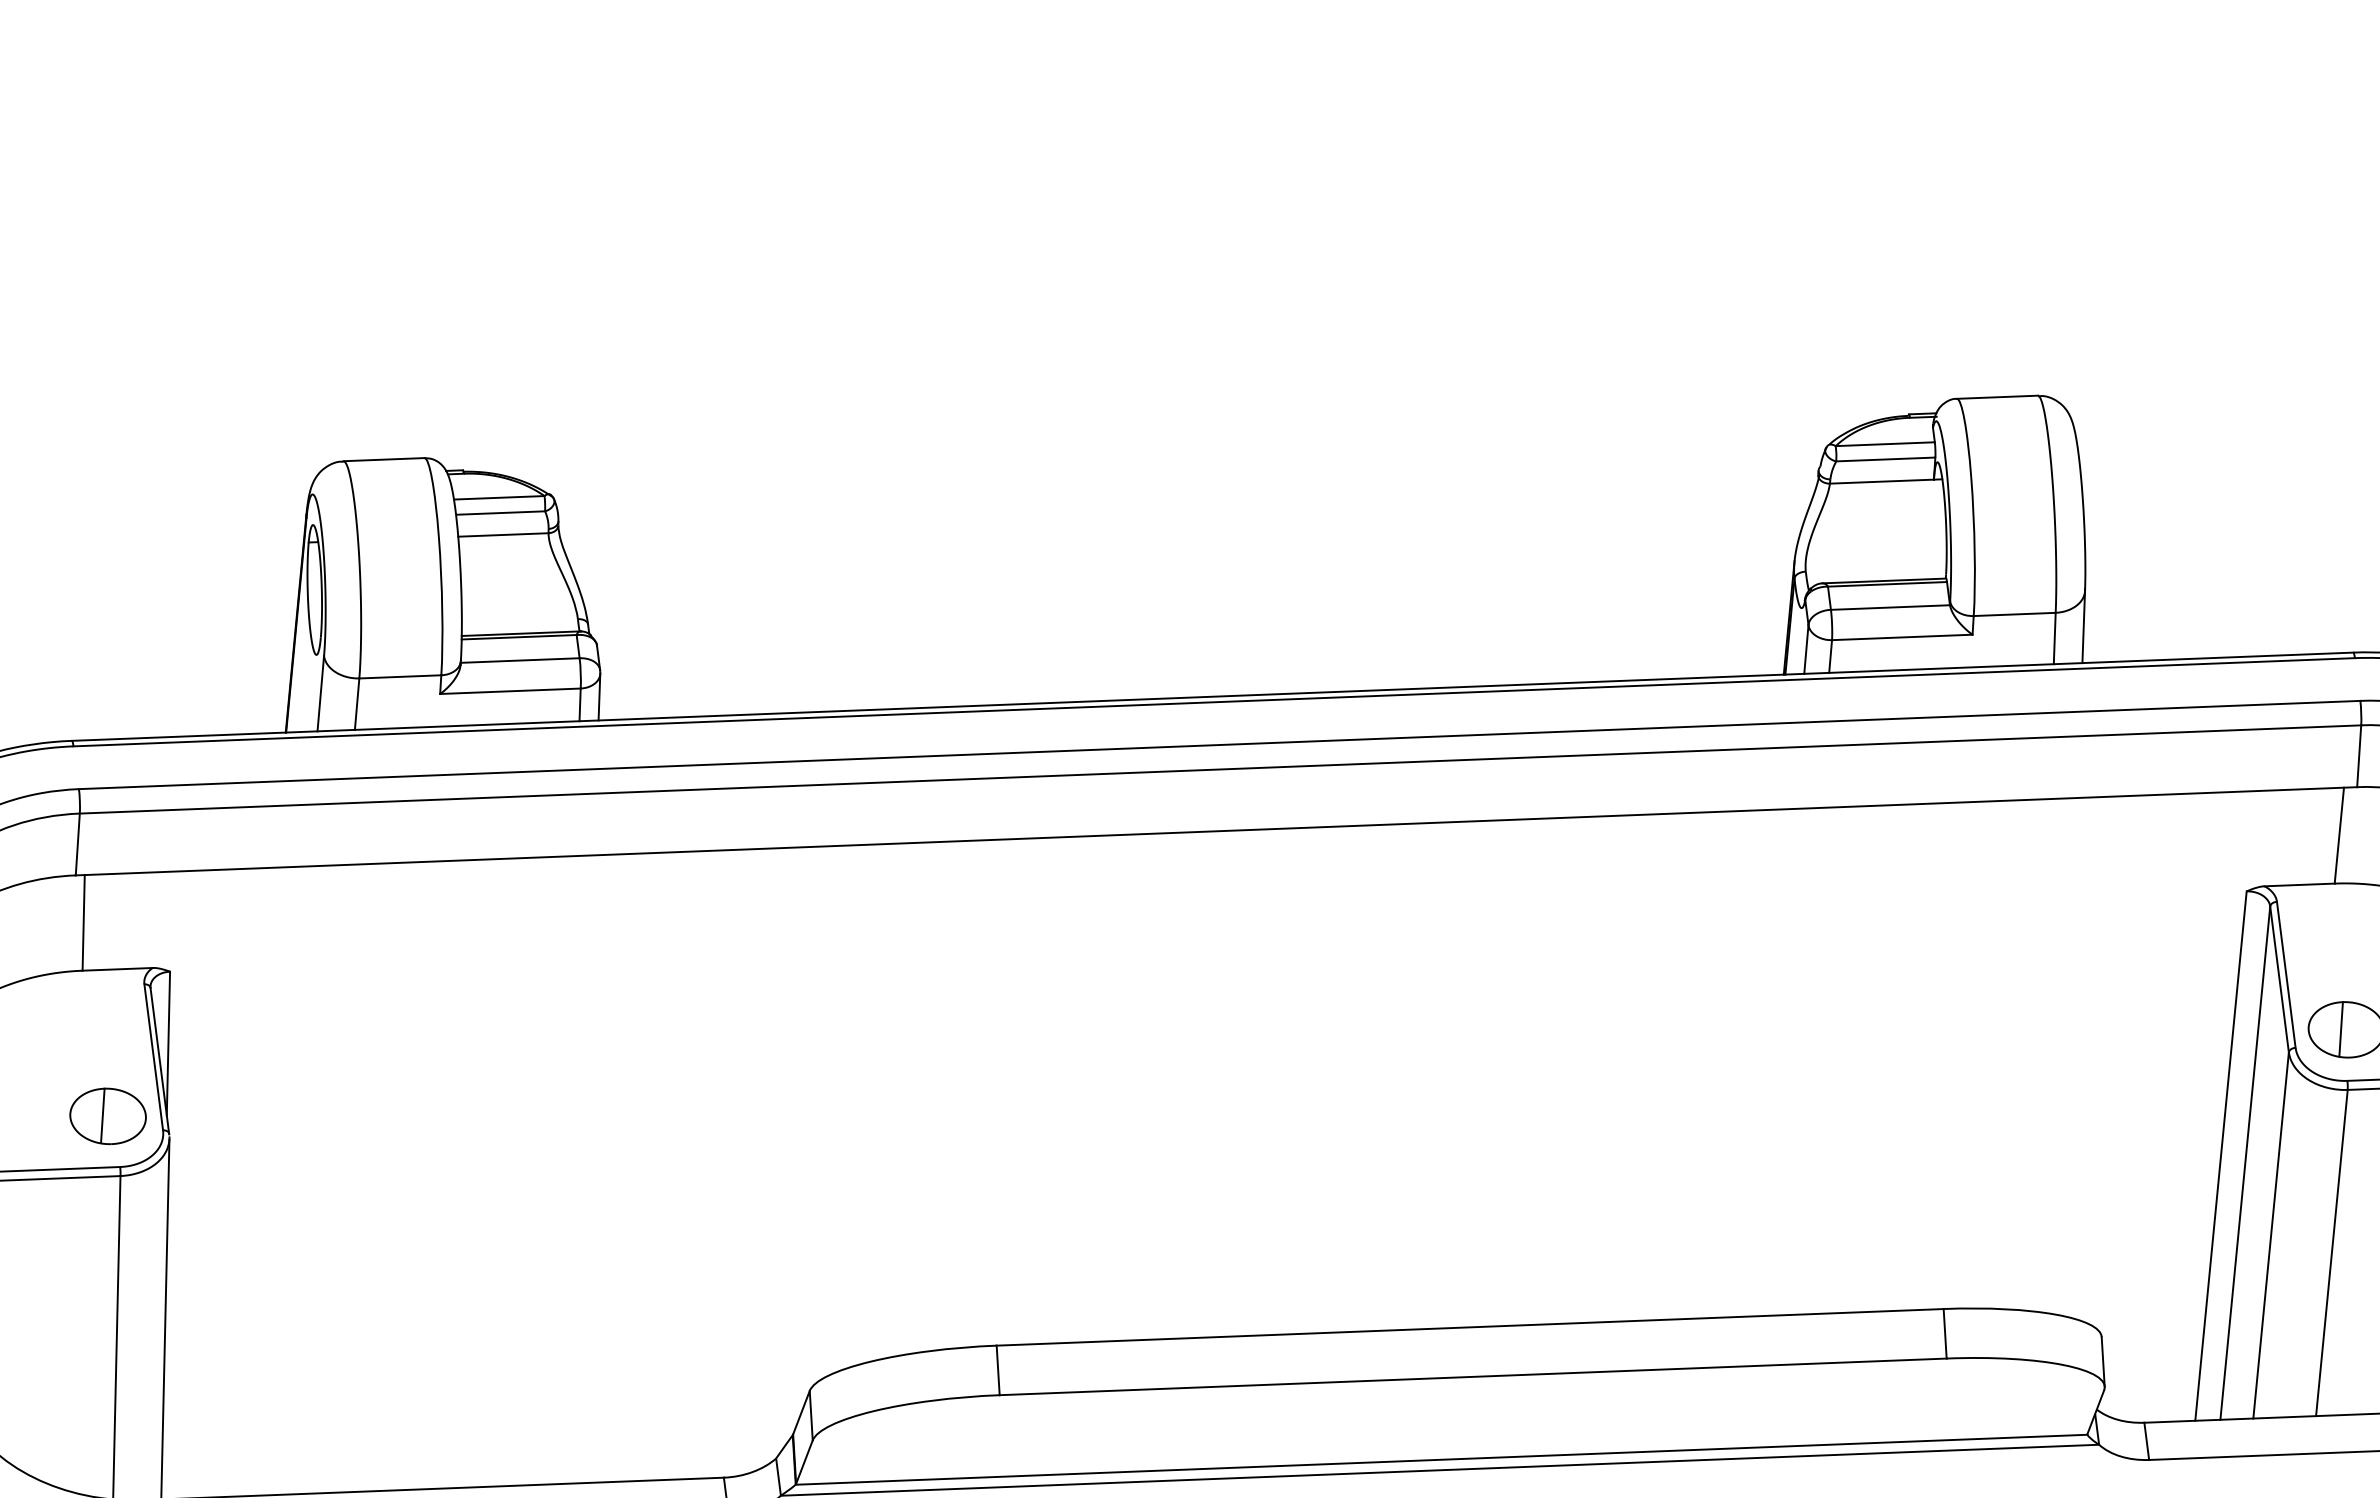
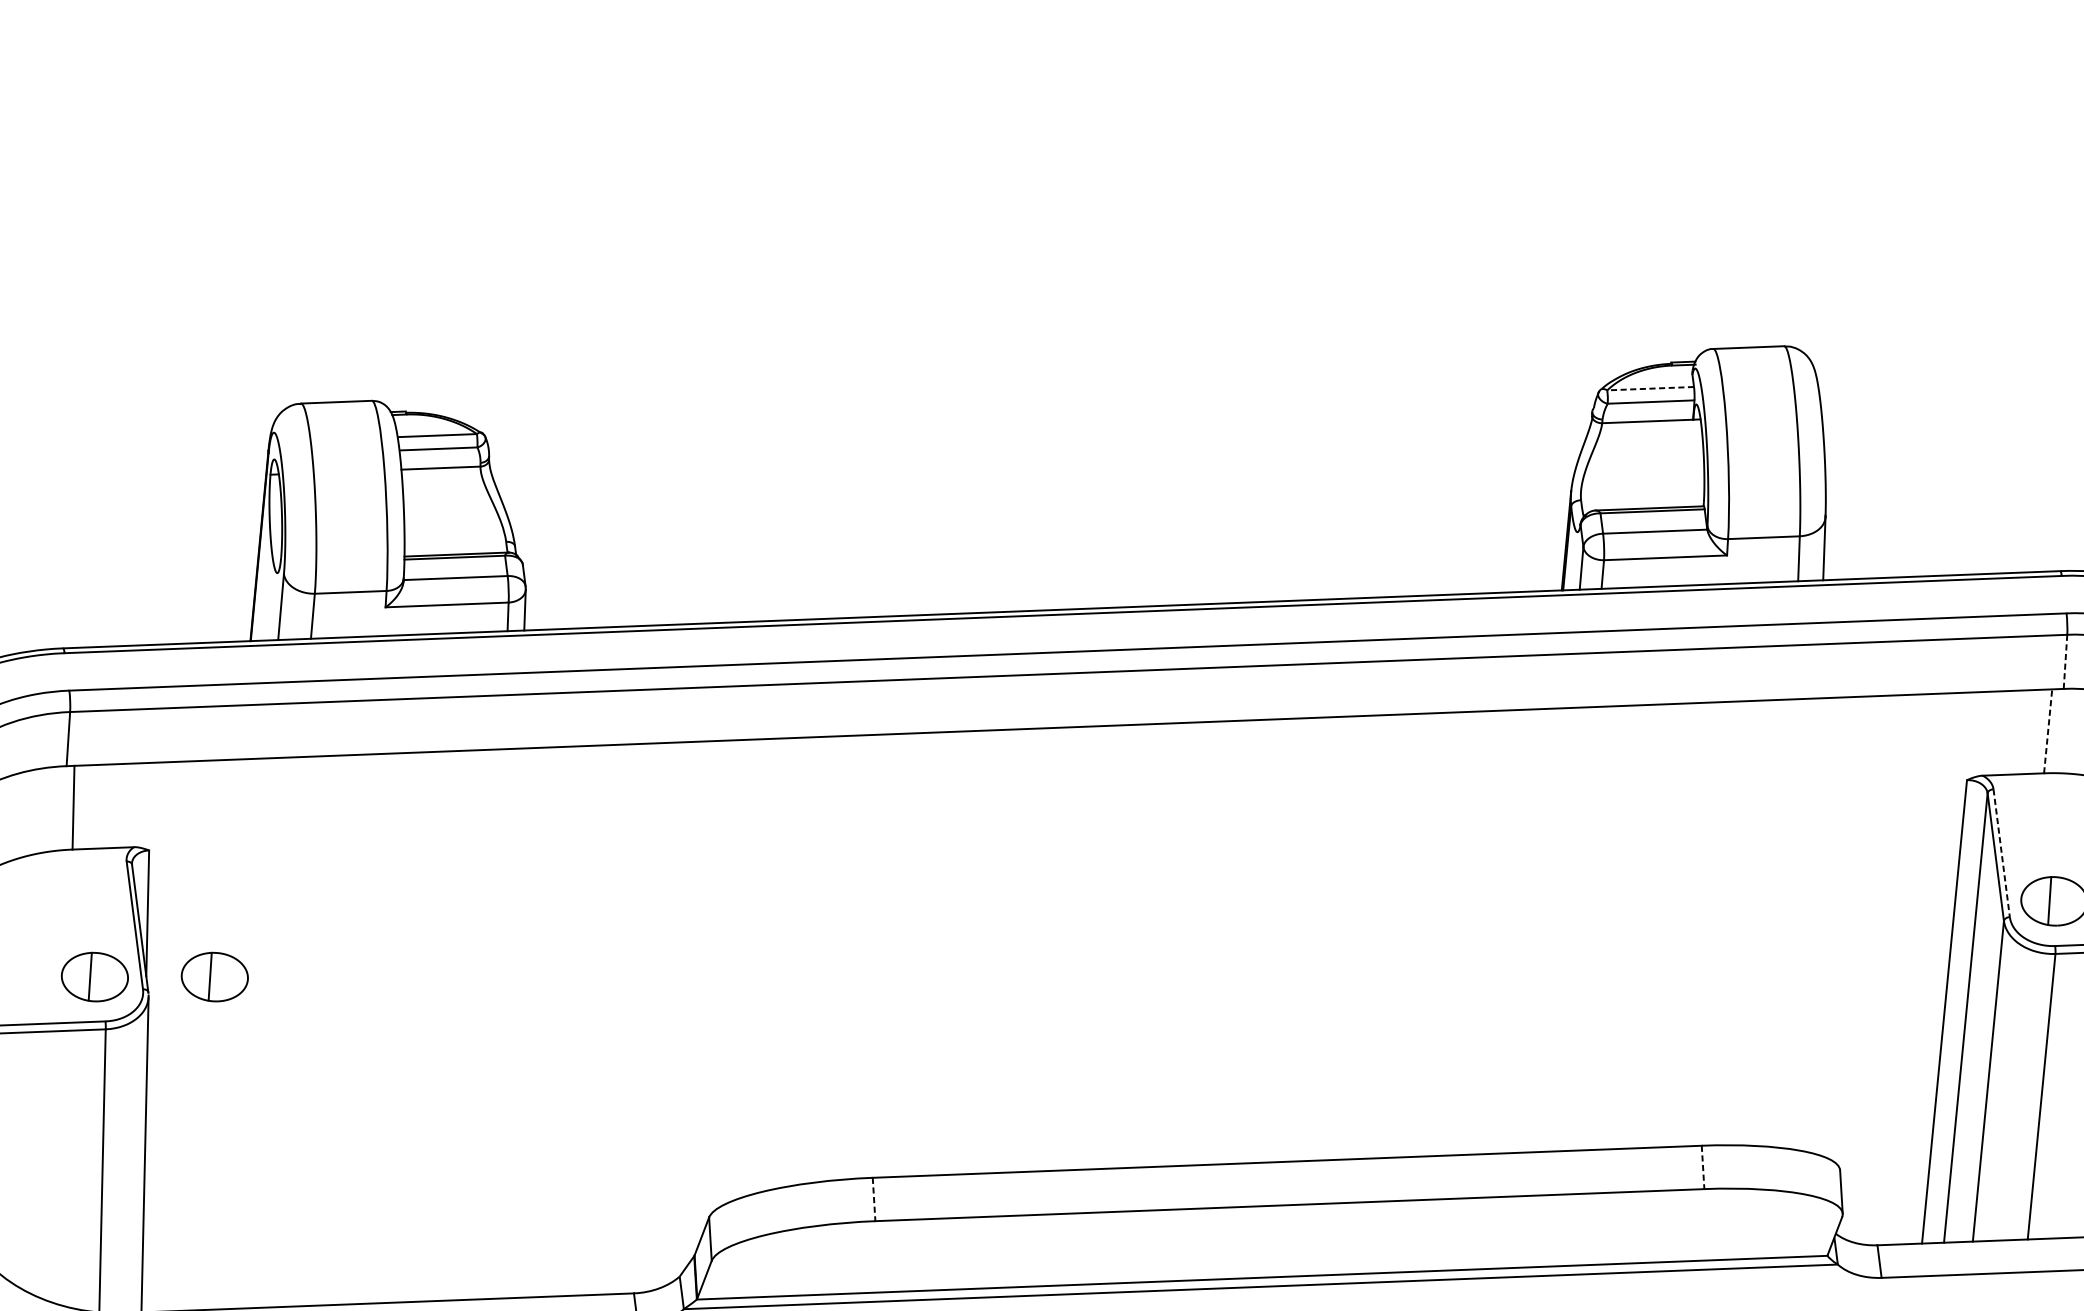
line: (1885, 444) -> (1650, 388), solid -> dashed
line: (2359, 756) -> (2065, 662), solid -> dashed
line: (2339, 835) -> (2048, 731), solid -> dashed
line: (2286, 974) -> (2001, 852), solid -> dashed
part: (244, 1116) -> (214, 977), added
line: (1945, 1333) -> (1703, 1167), solid -> dashed
line: (998, 1370) -> (874, 1199), solid -> dashed

